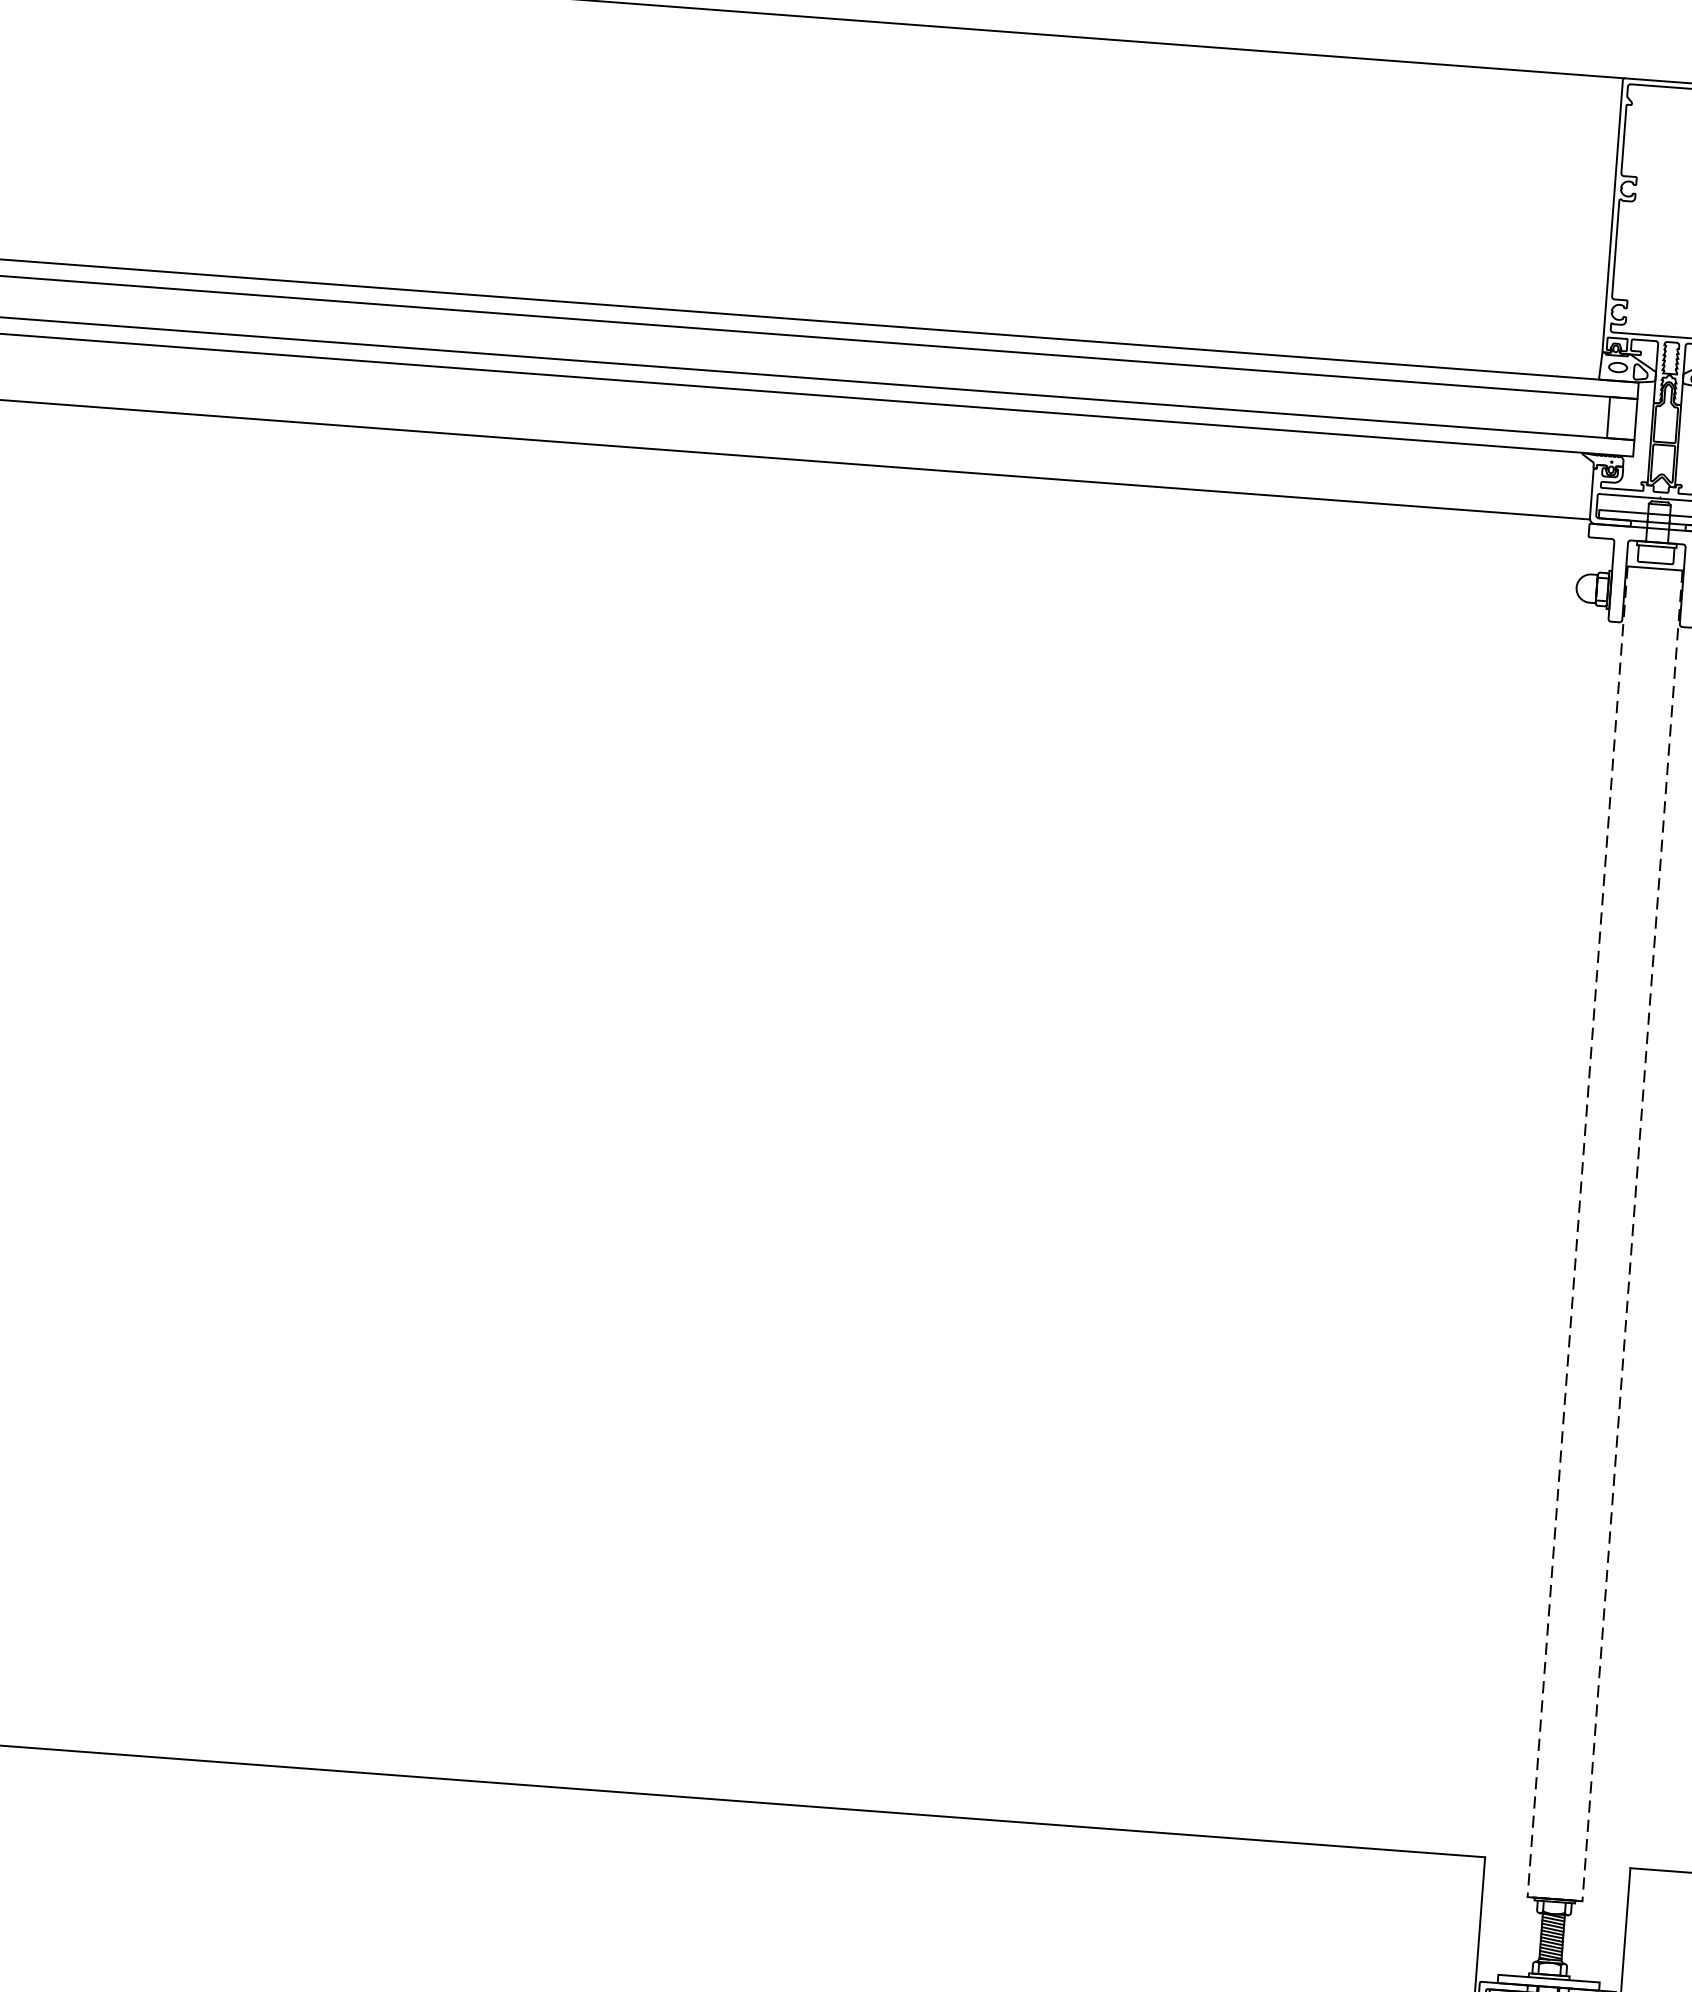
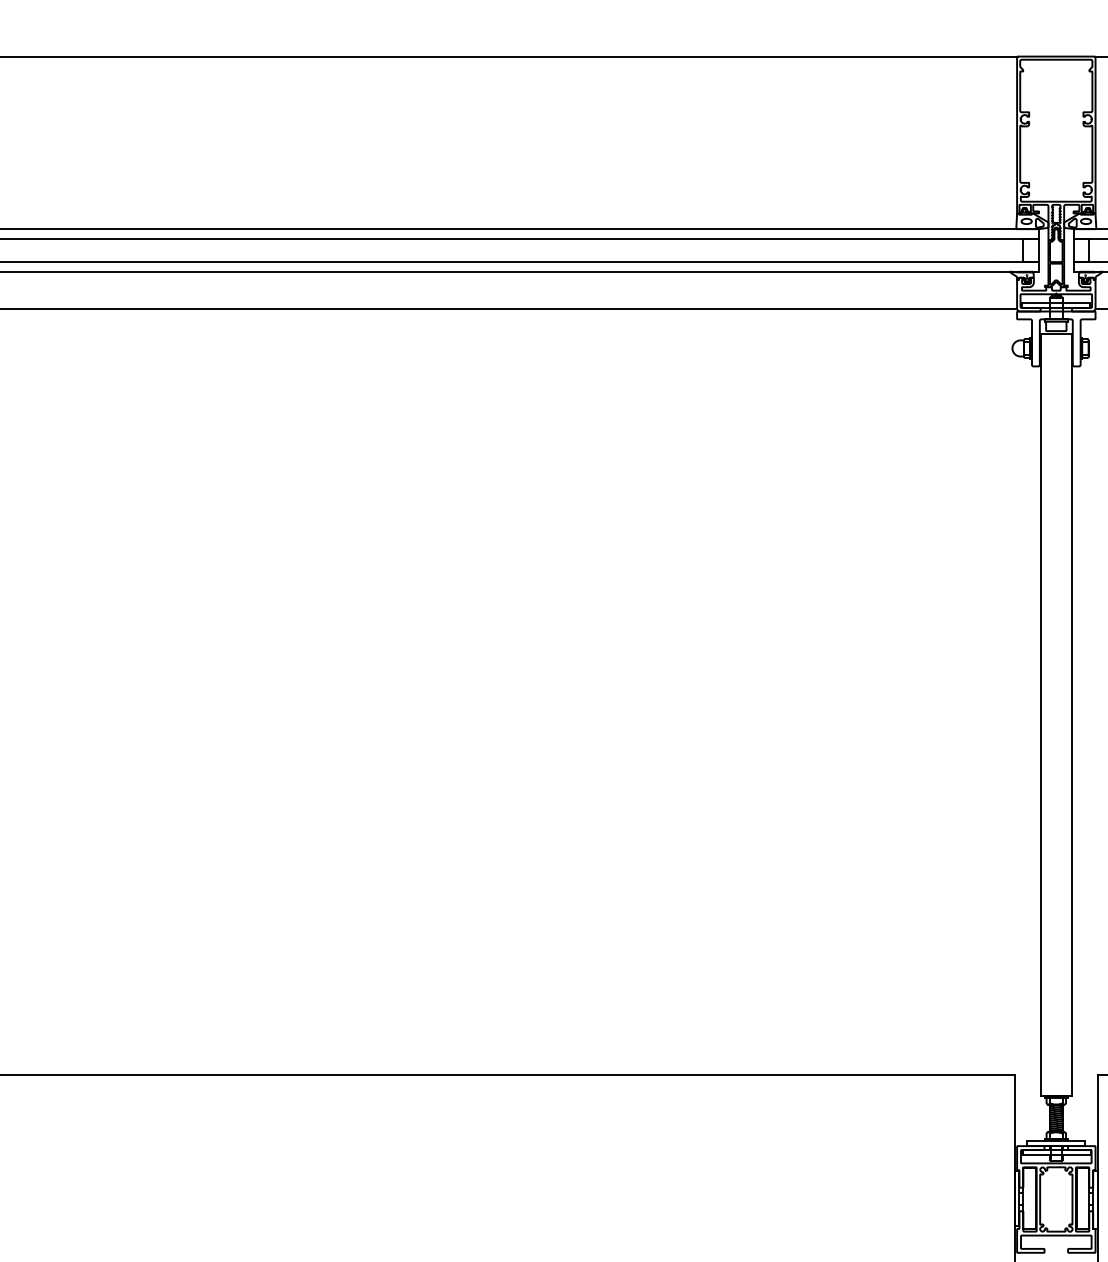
line: (1577, 1232) -> (1040, 715), dashed -> solid
line: (1631, 1236) -> (1071, 715), dashed -> solid

